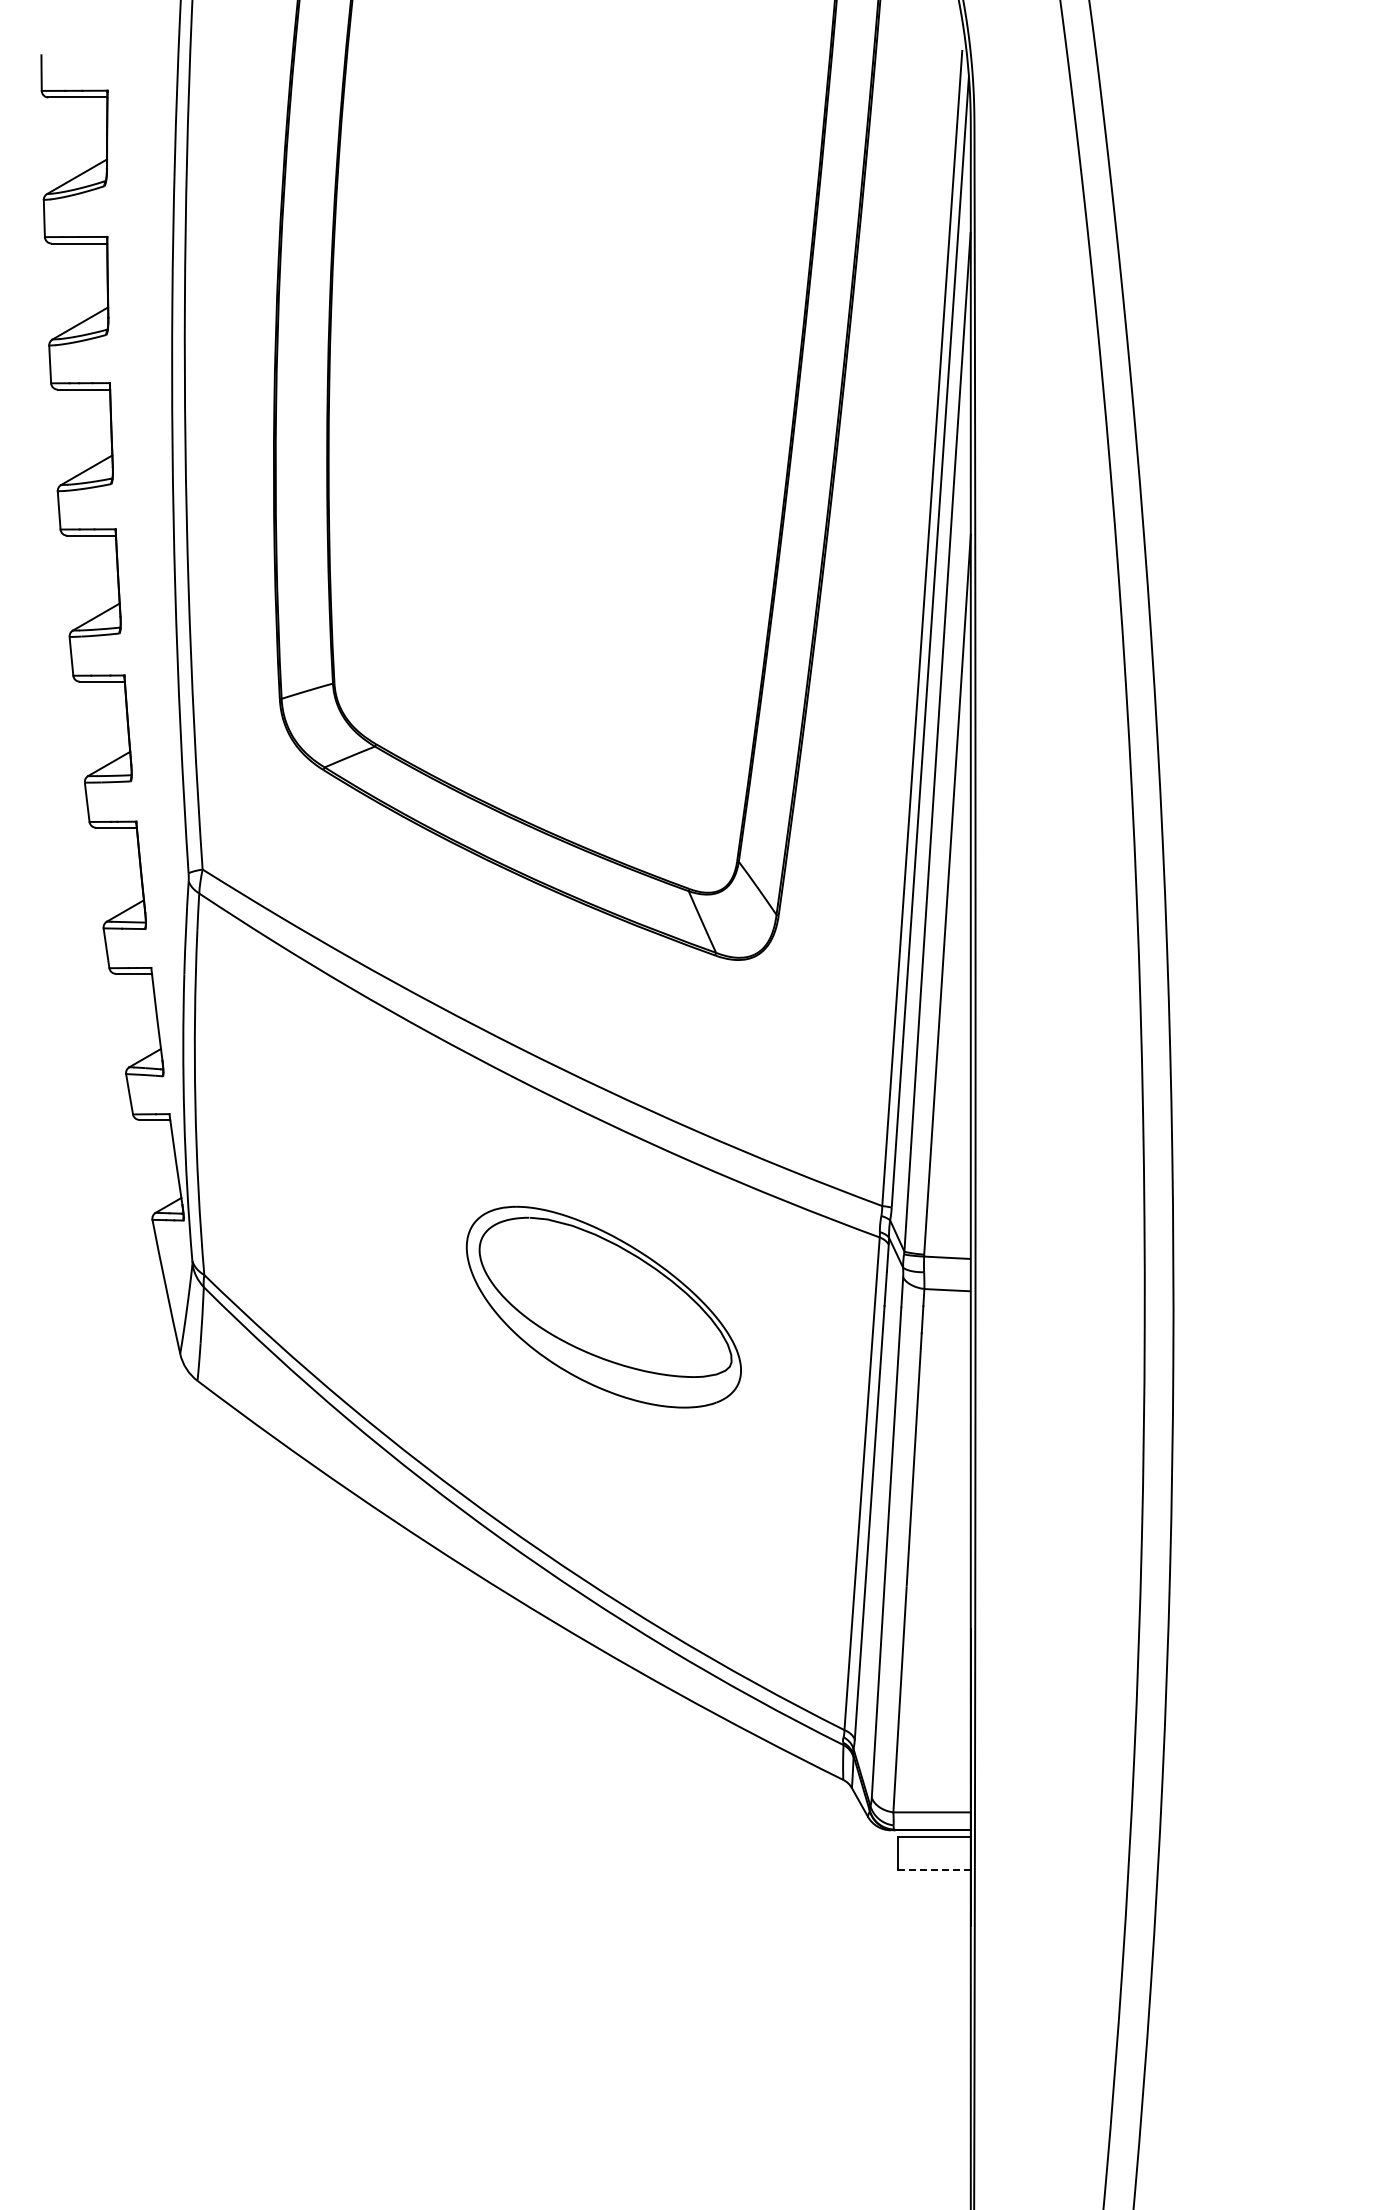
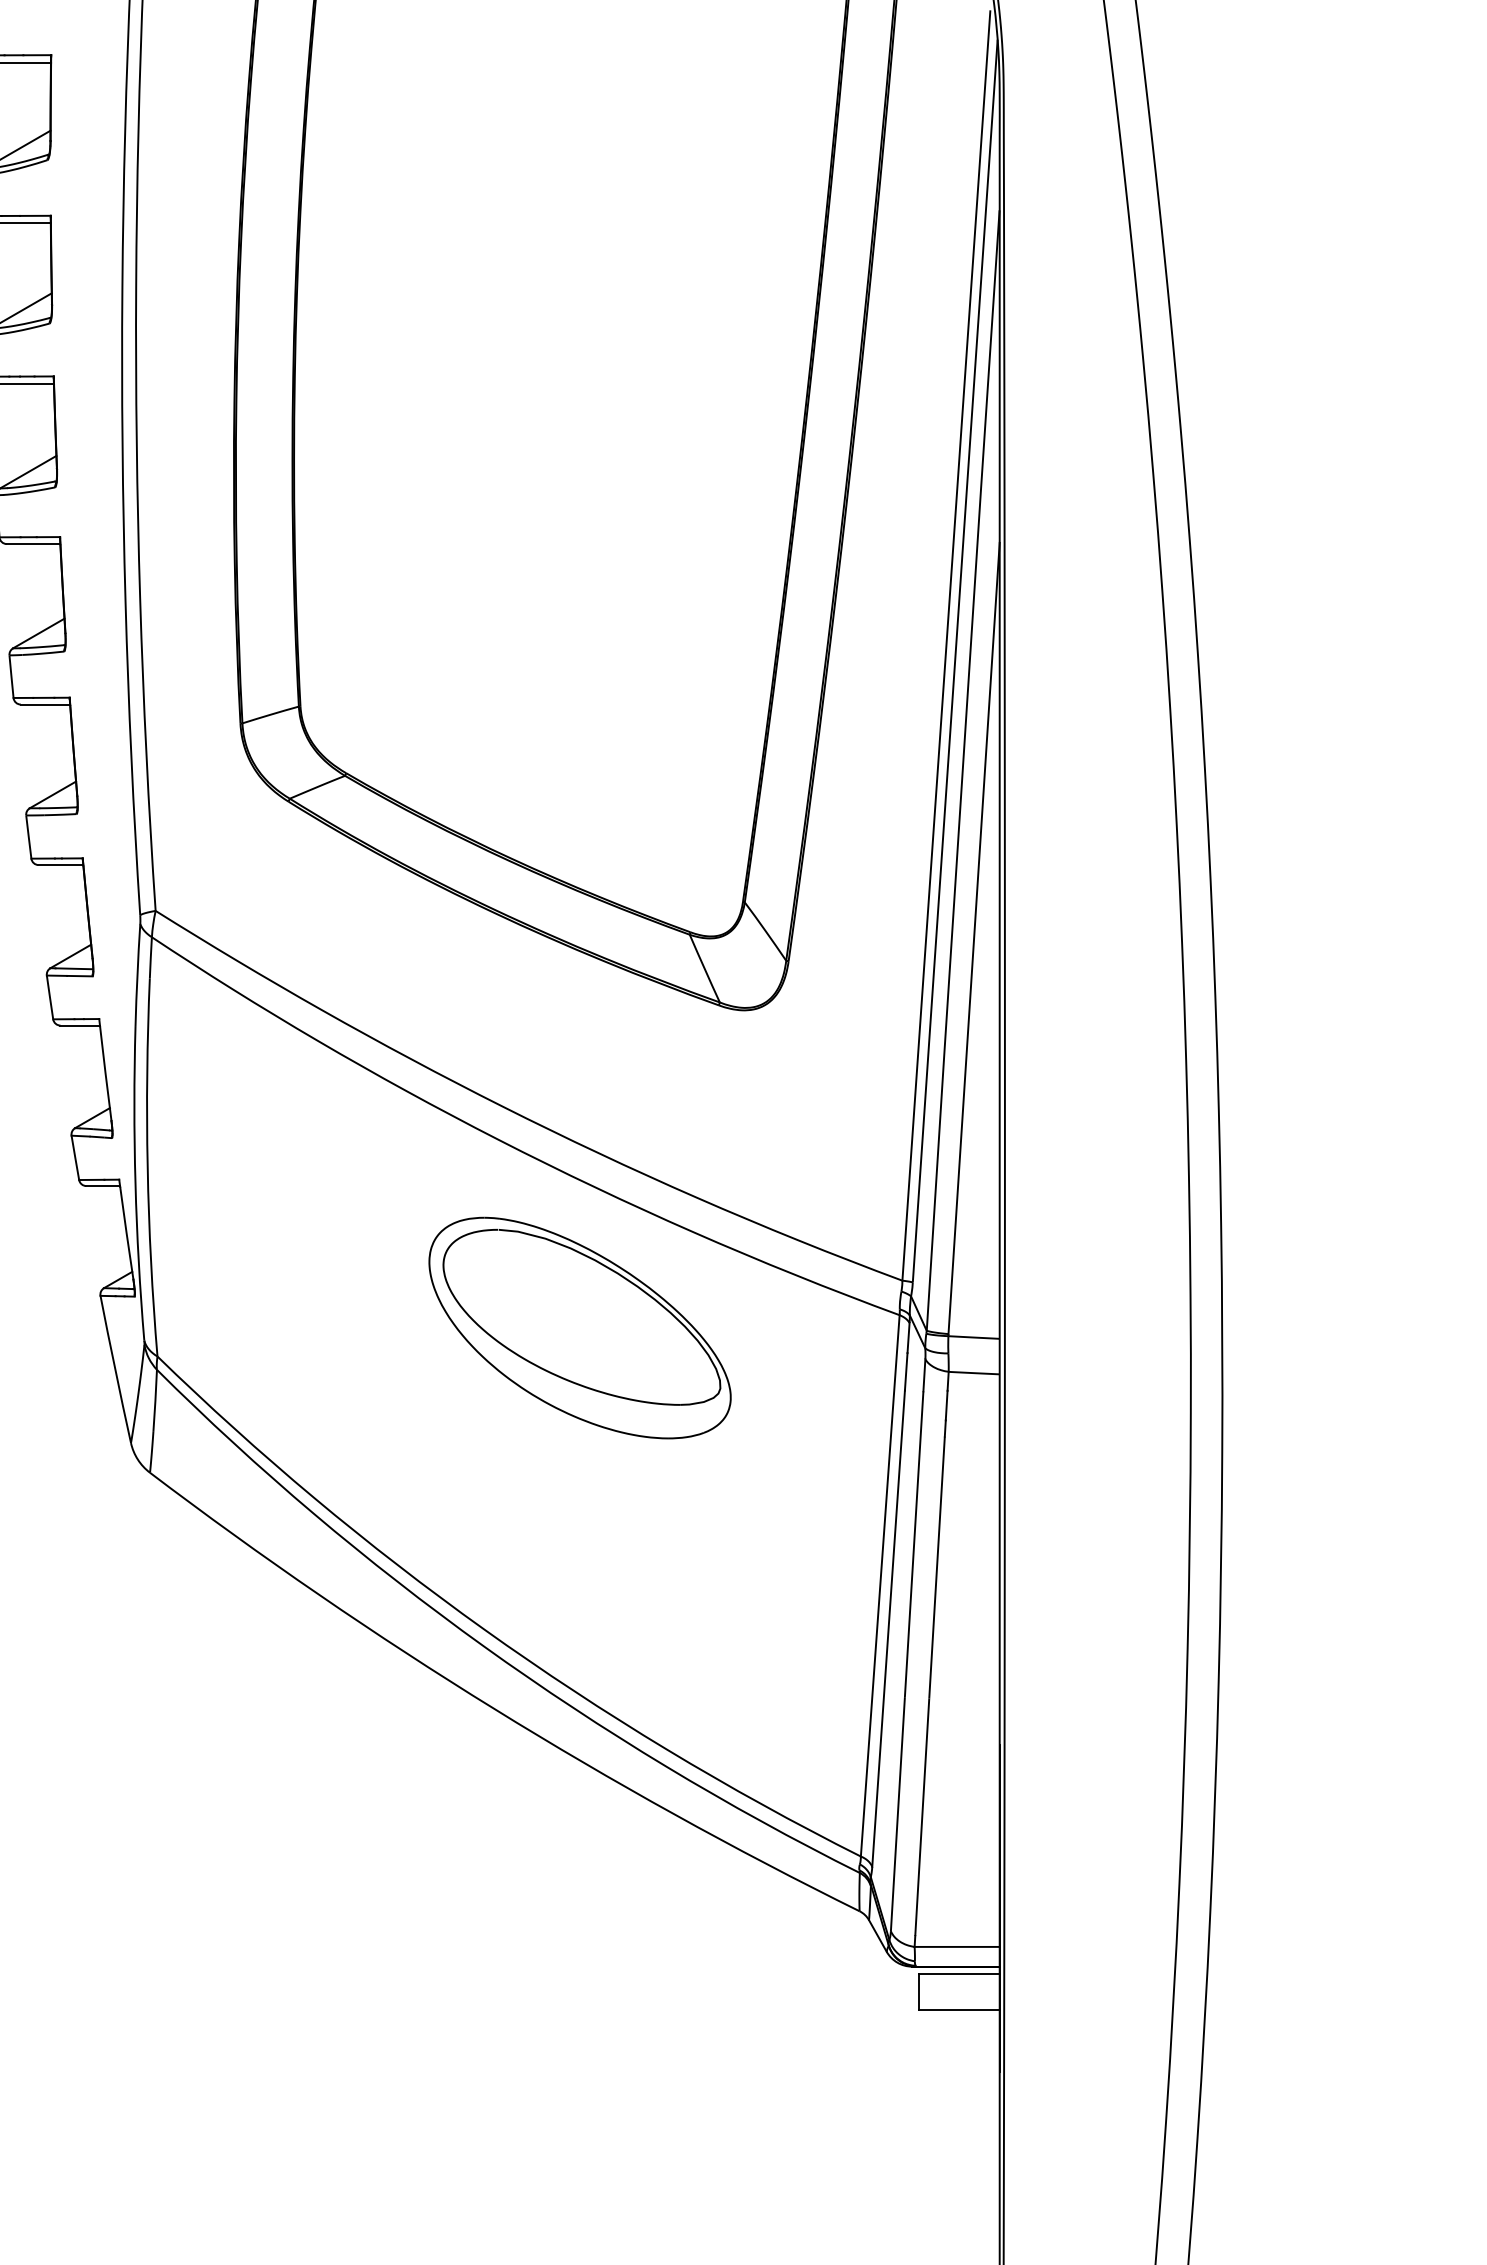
part: (603, 1306) -> (579, 1327), moved
line: (934, 1870) -> (959, 2010), dashed -> solid

